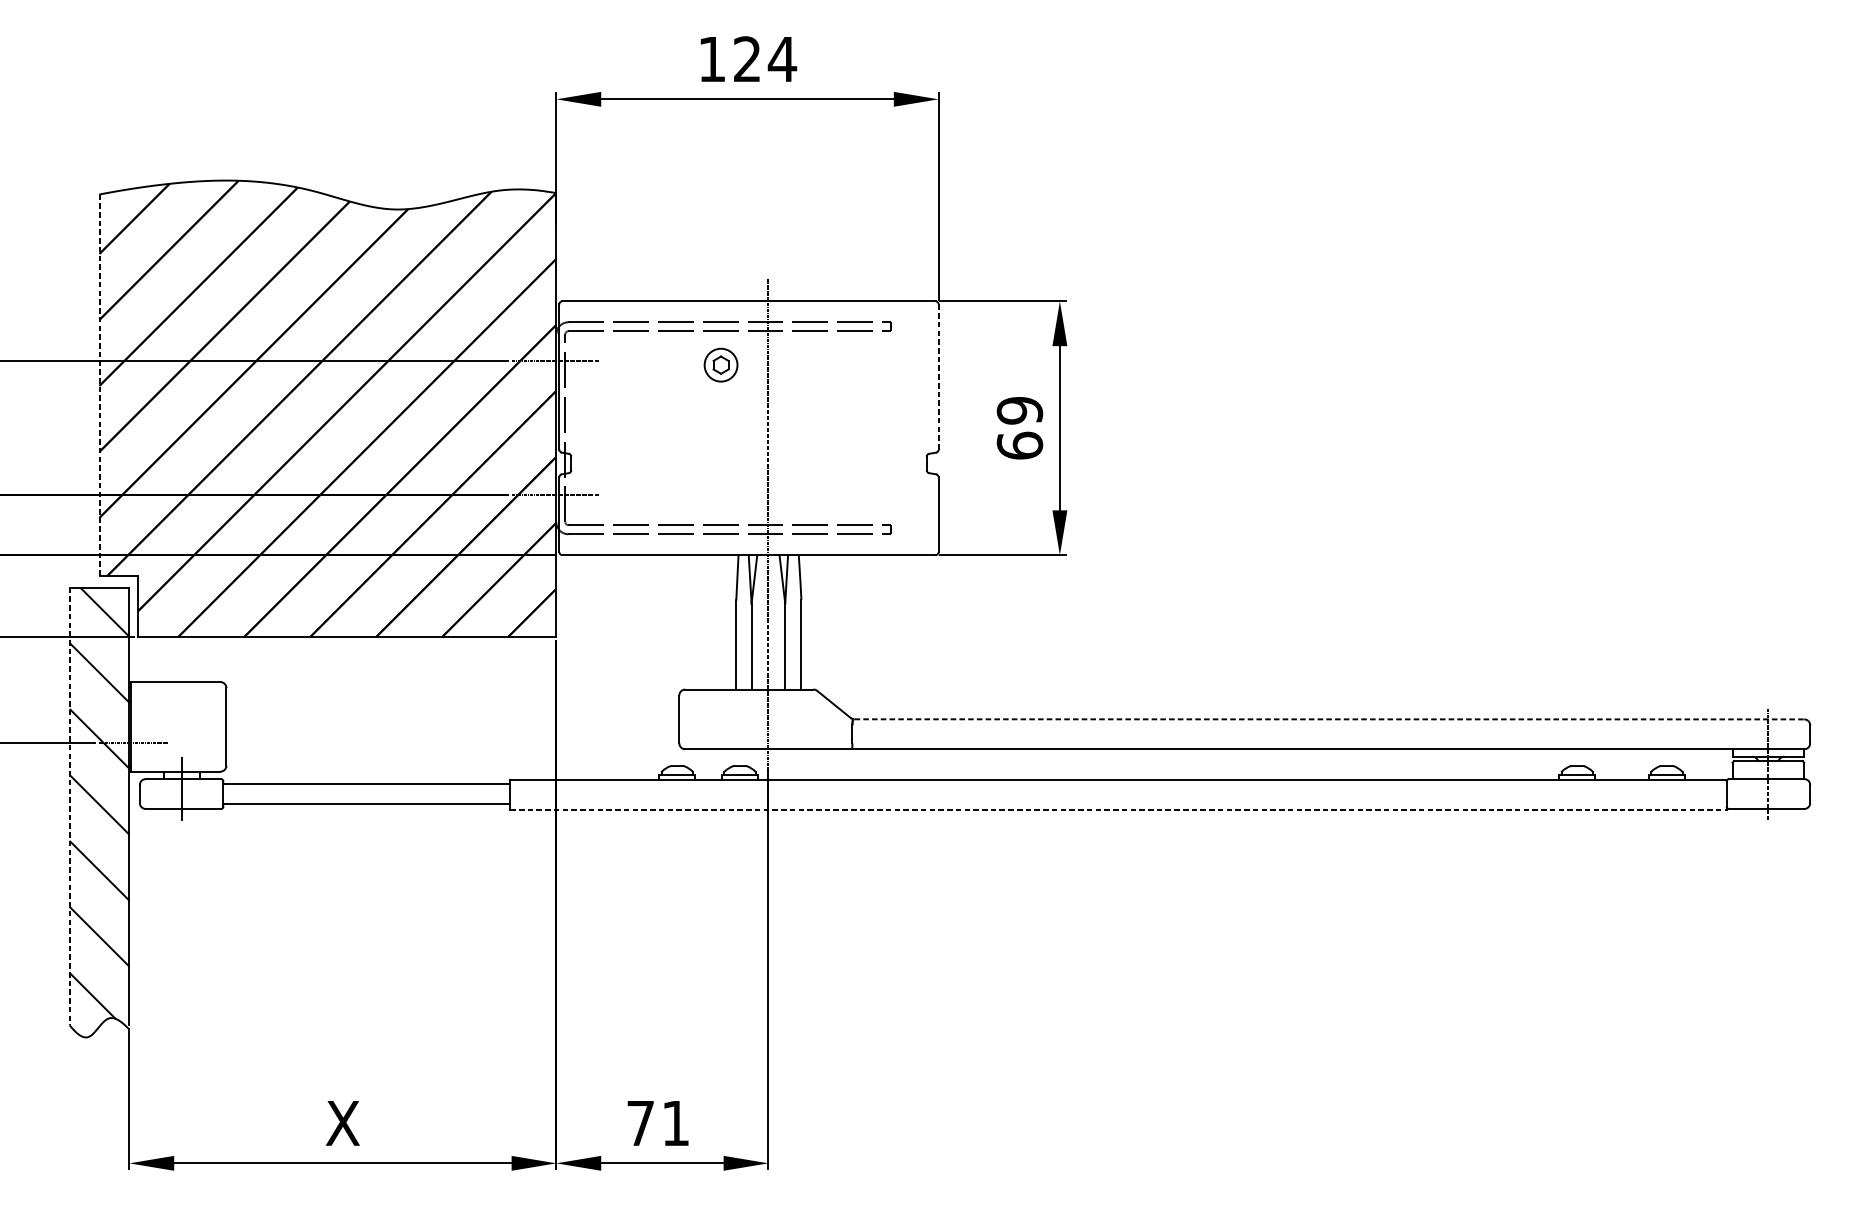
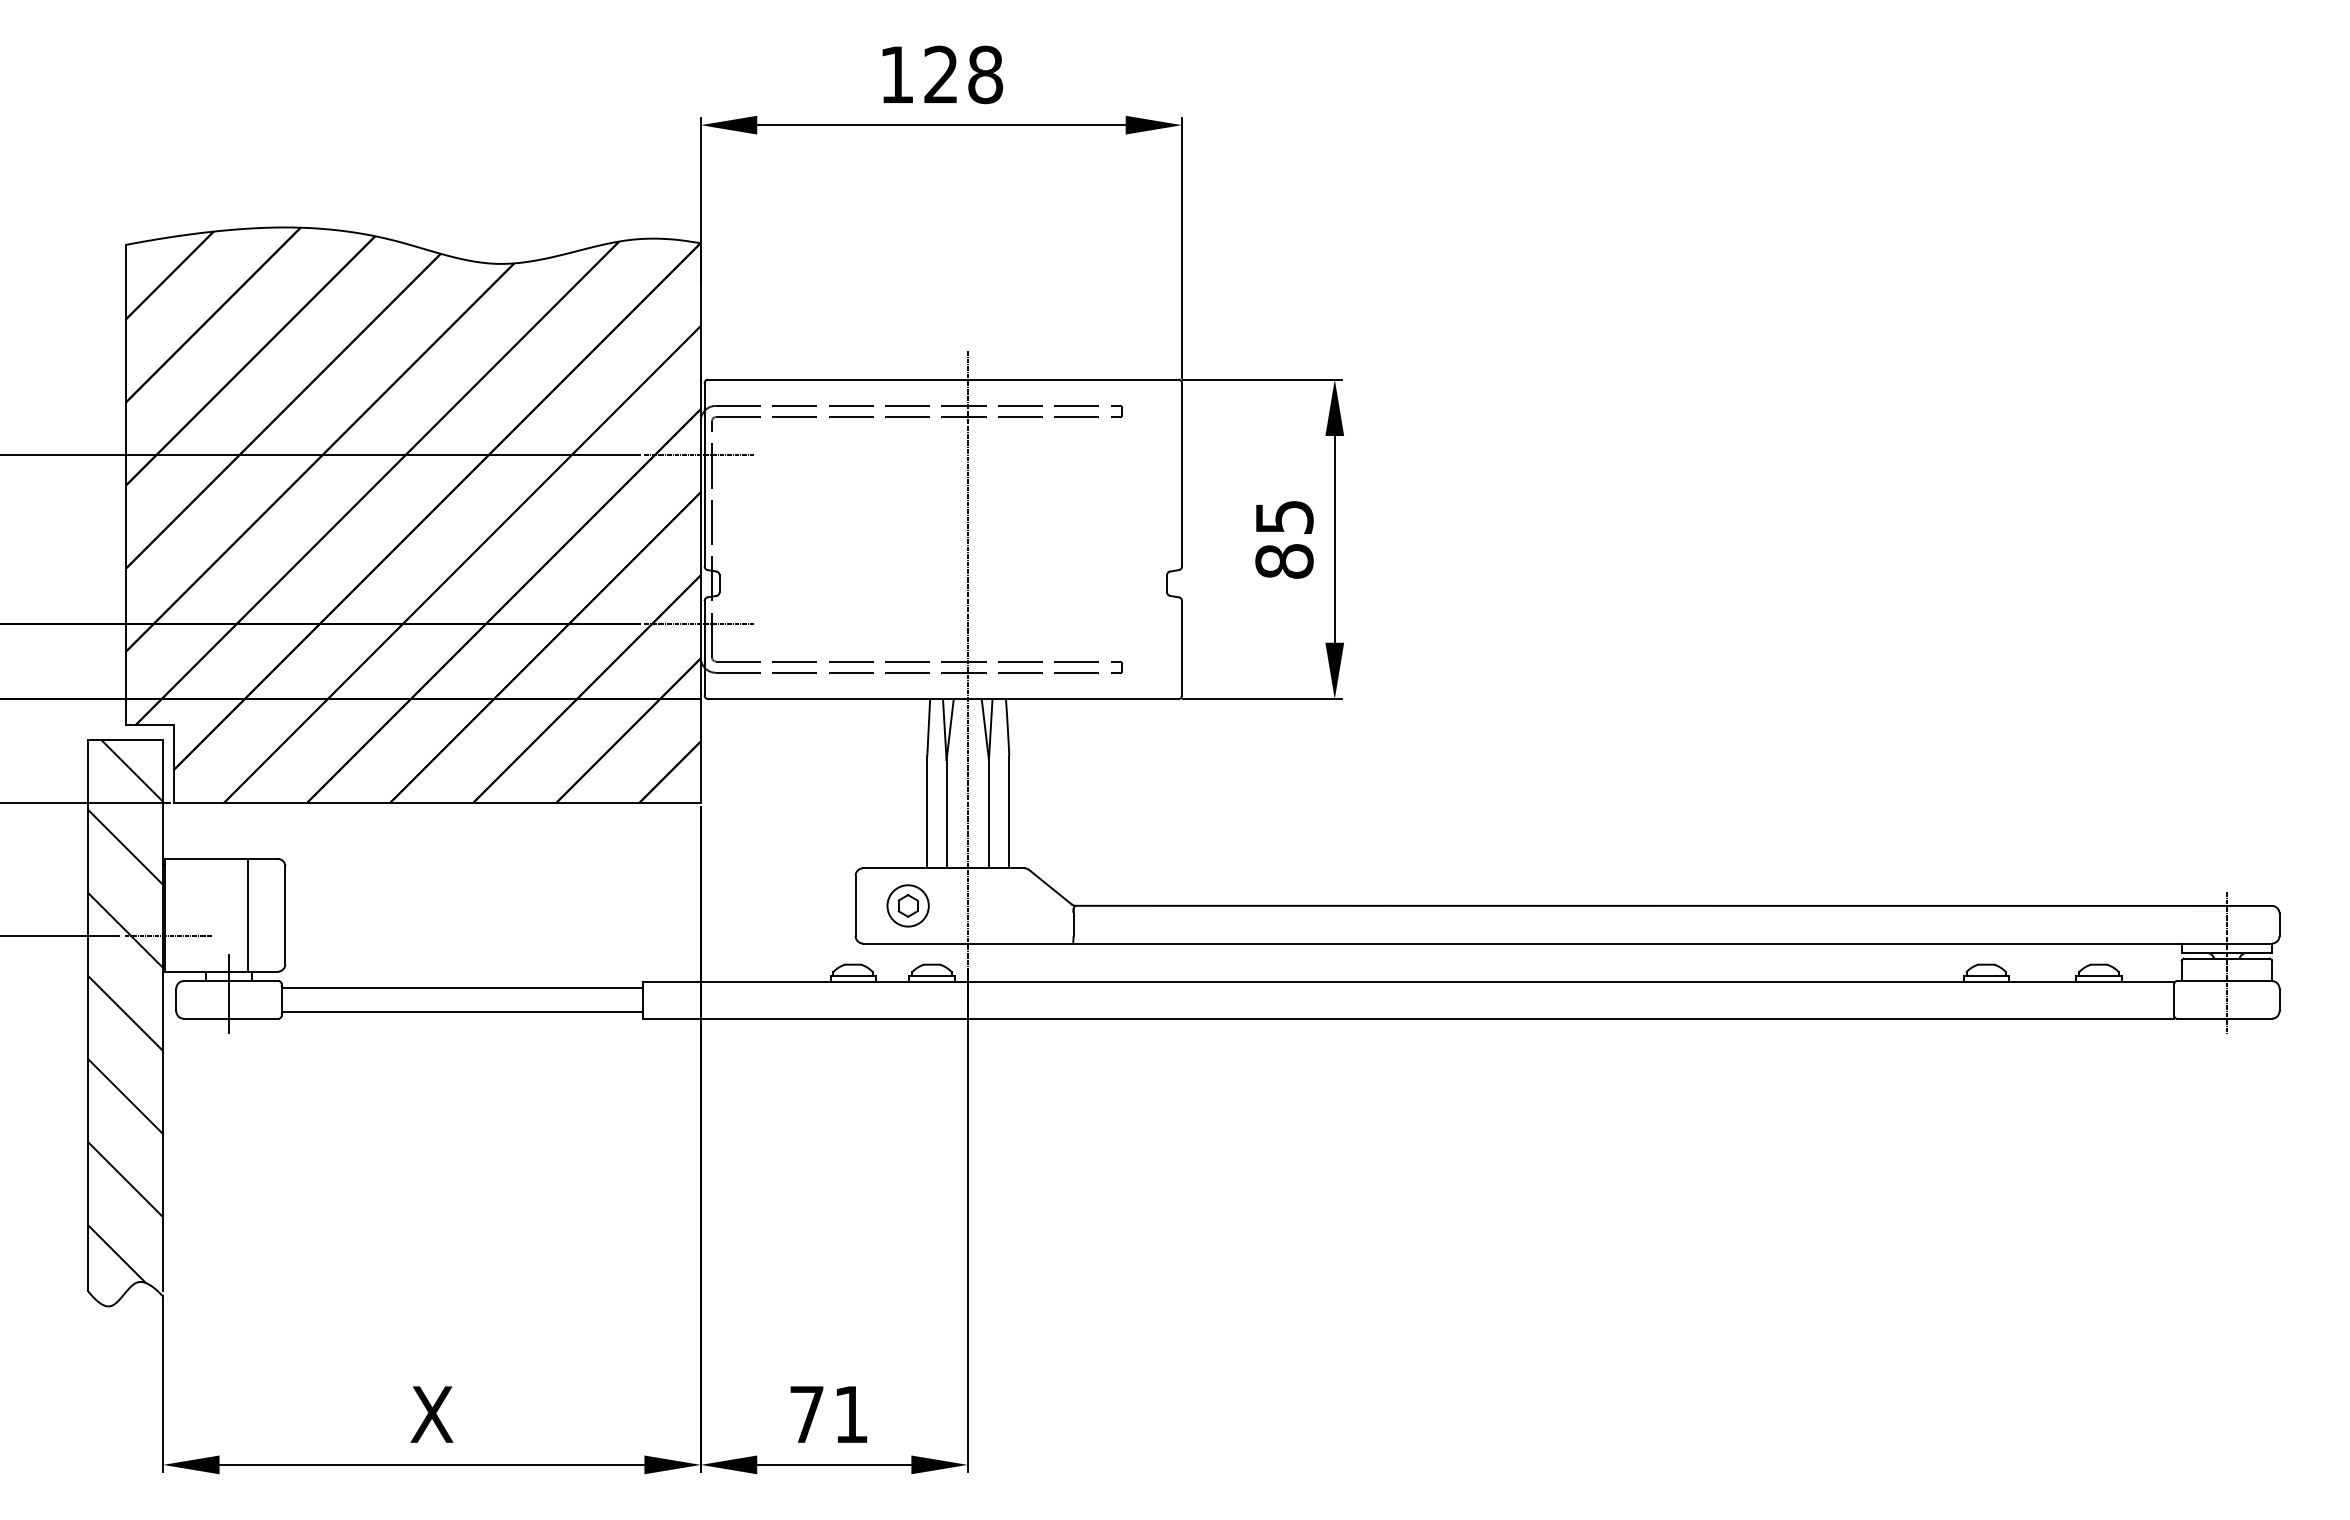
text: (782, 59) -> (985, 74), 124 -> 128
part: (720, 364) -> (907, 905), moved
line: (938, 376) -> (1182, 474), dashed -> solid
line: (99, 384) -> (125, 484), dashed -> solid
text: (1019, 428) -> (1284, 539), 69 -> 85
line: (1328, 719) -> (1673, 905), dashed -> solid
line: (196, 726) -> (247, 914), added
line: (69, 806) -> (87, 1015), dashed -> solid
line: (1118, 809) -> (1408, 1019), dashed -> solid

